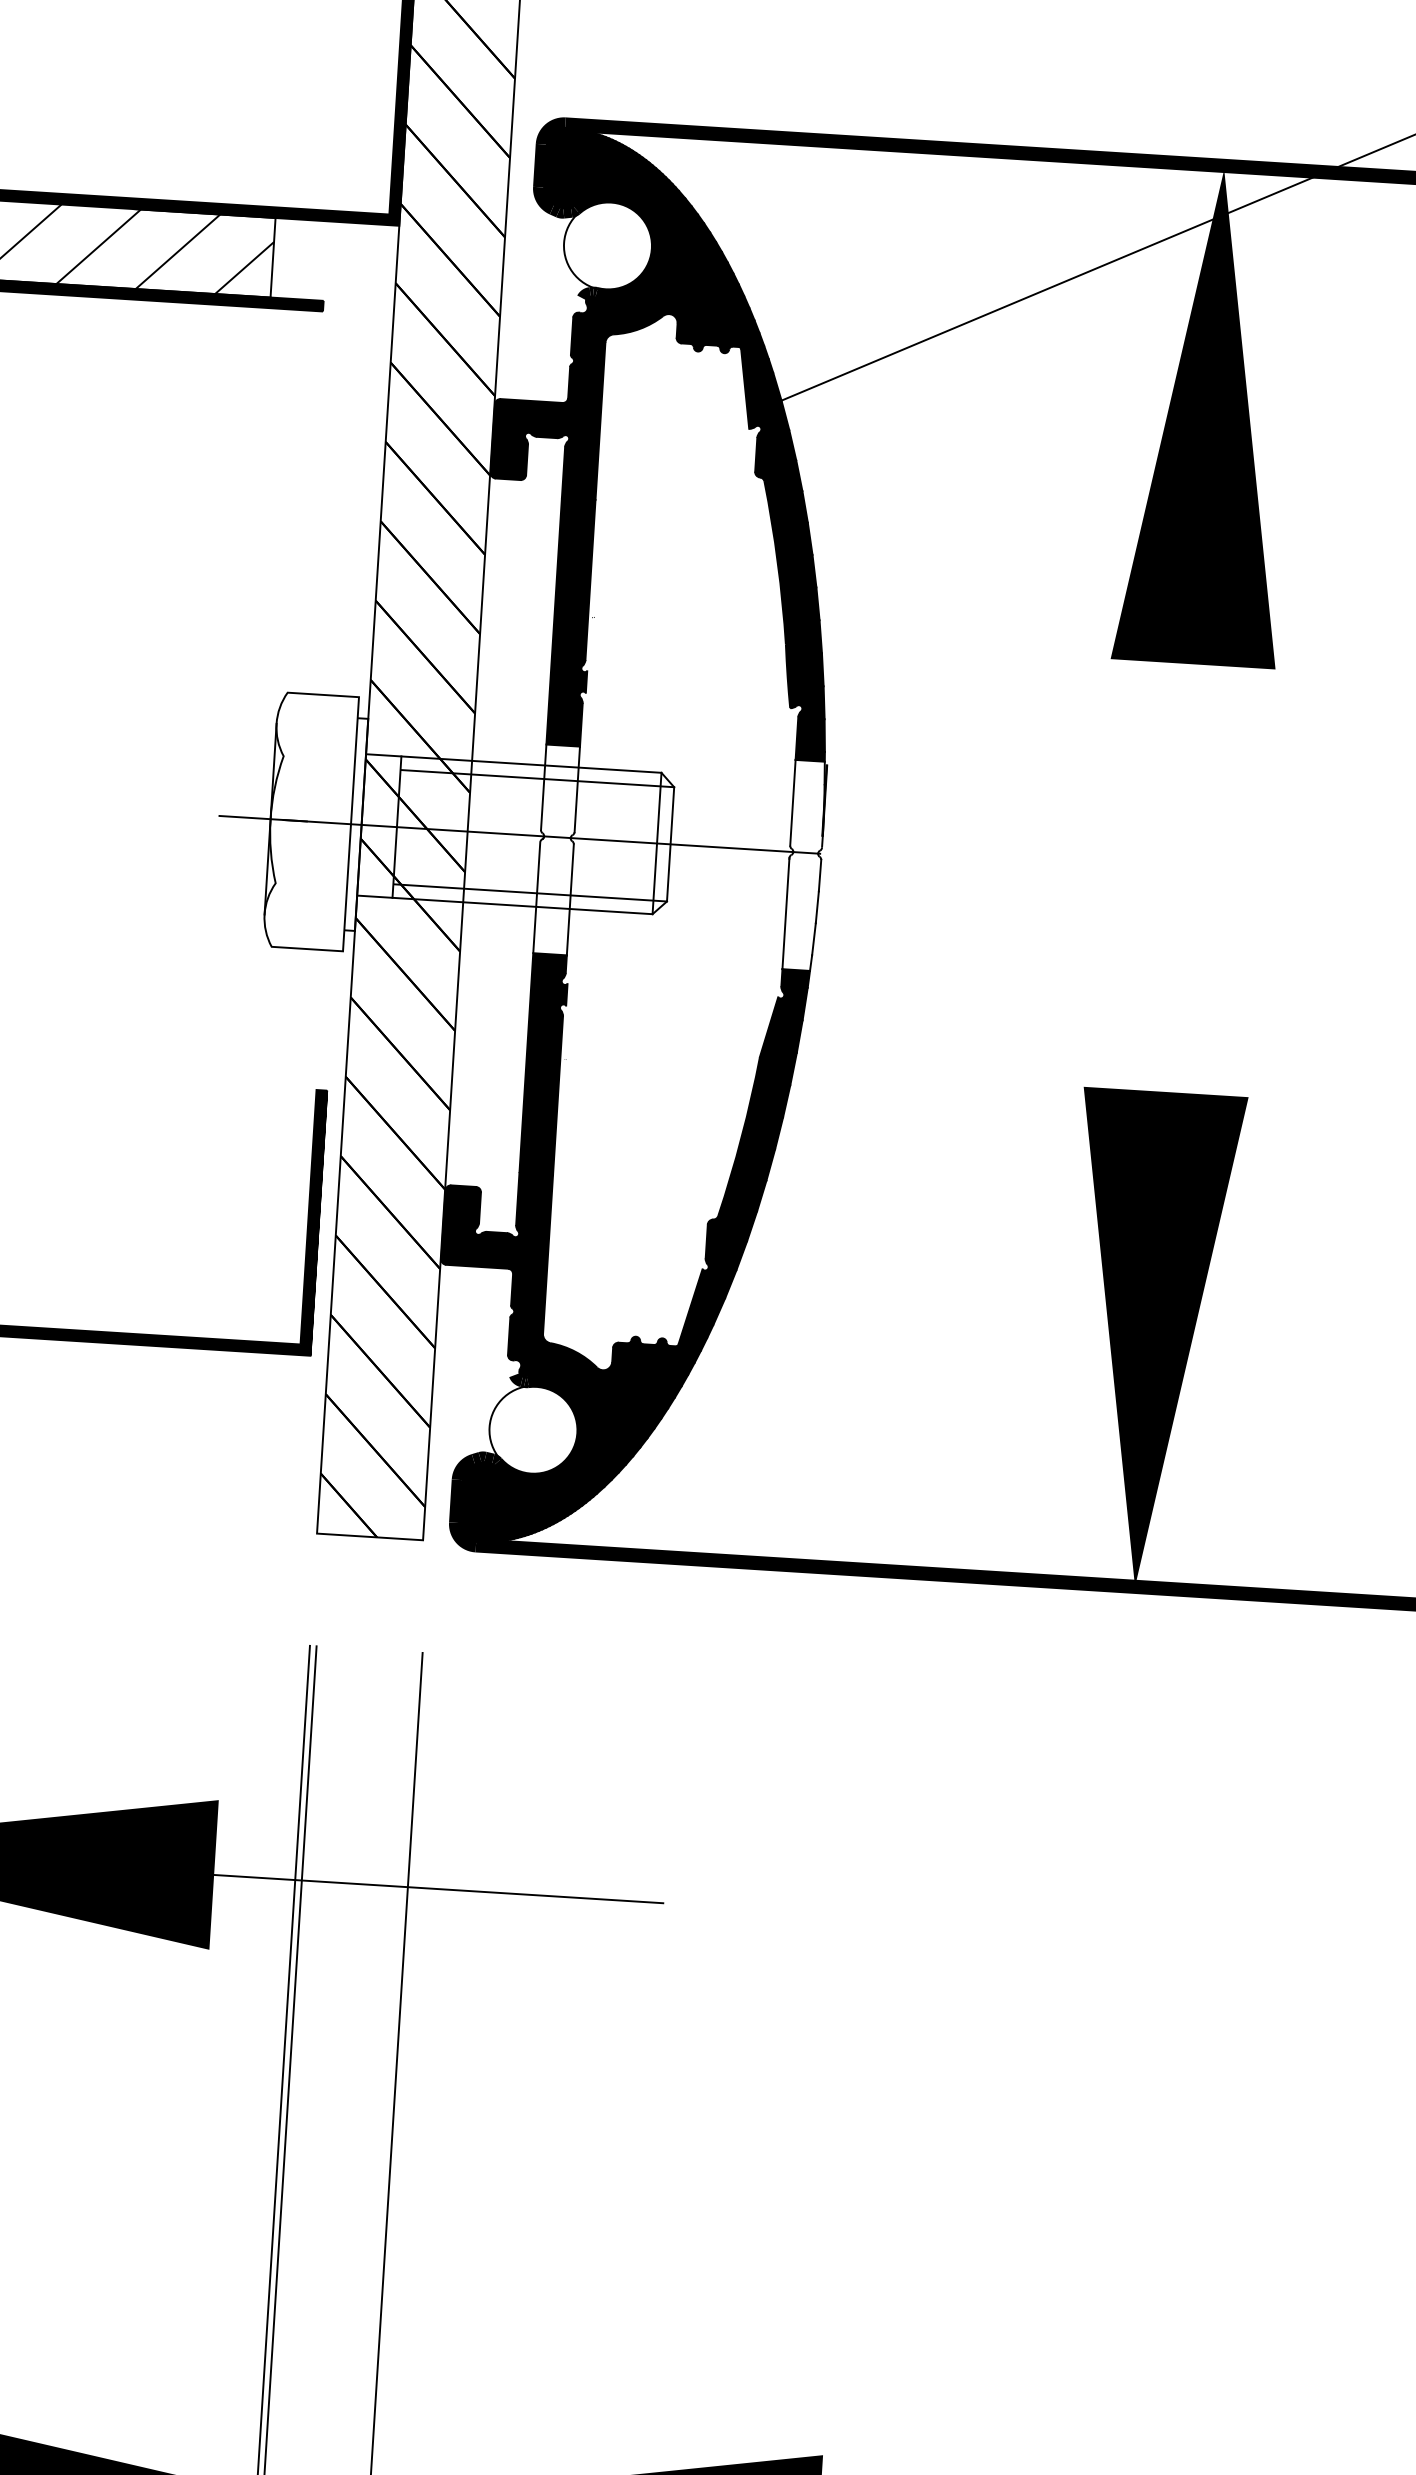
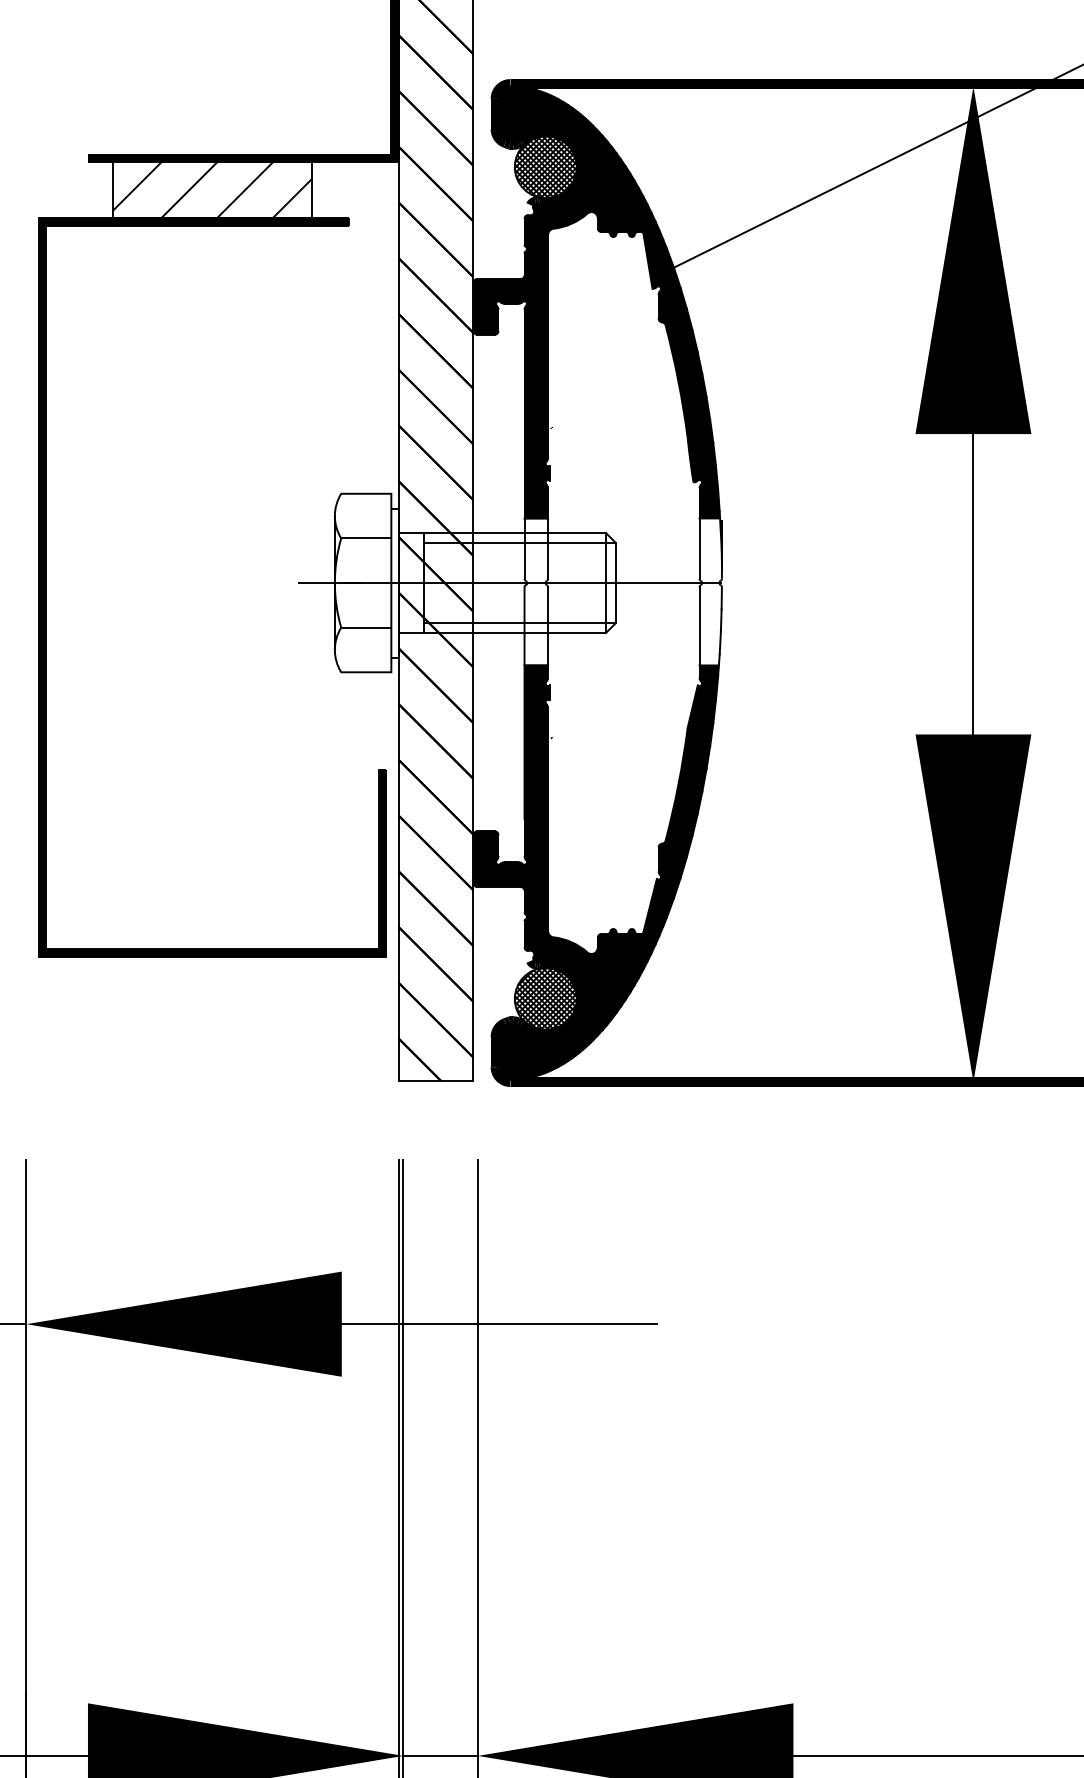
hatch: (607, 245) -> (545, 166), added
line: (319, 758) -> (366, 538), added
line: (1179, 878) -> (973, 584), added
line: (311, 885) -> (366, 627), added
hatch: (533, 1429) -> (545, 998), added

